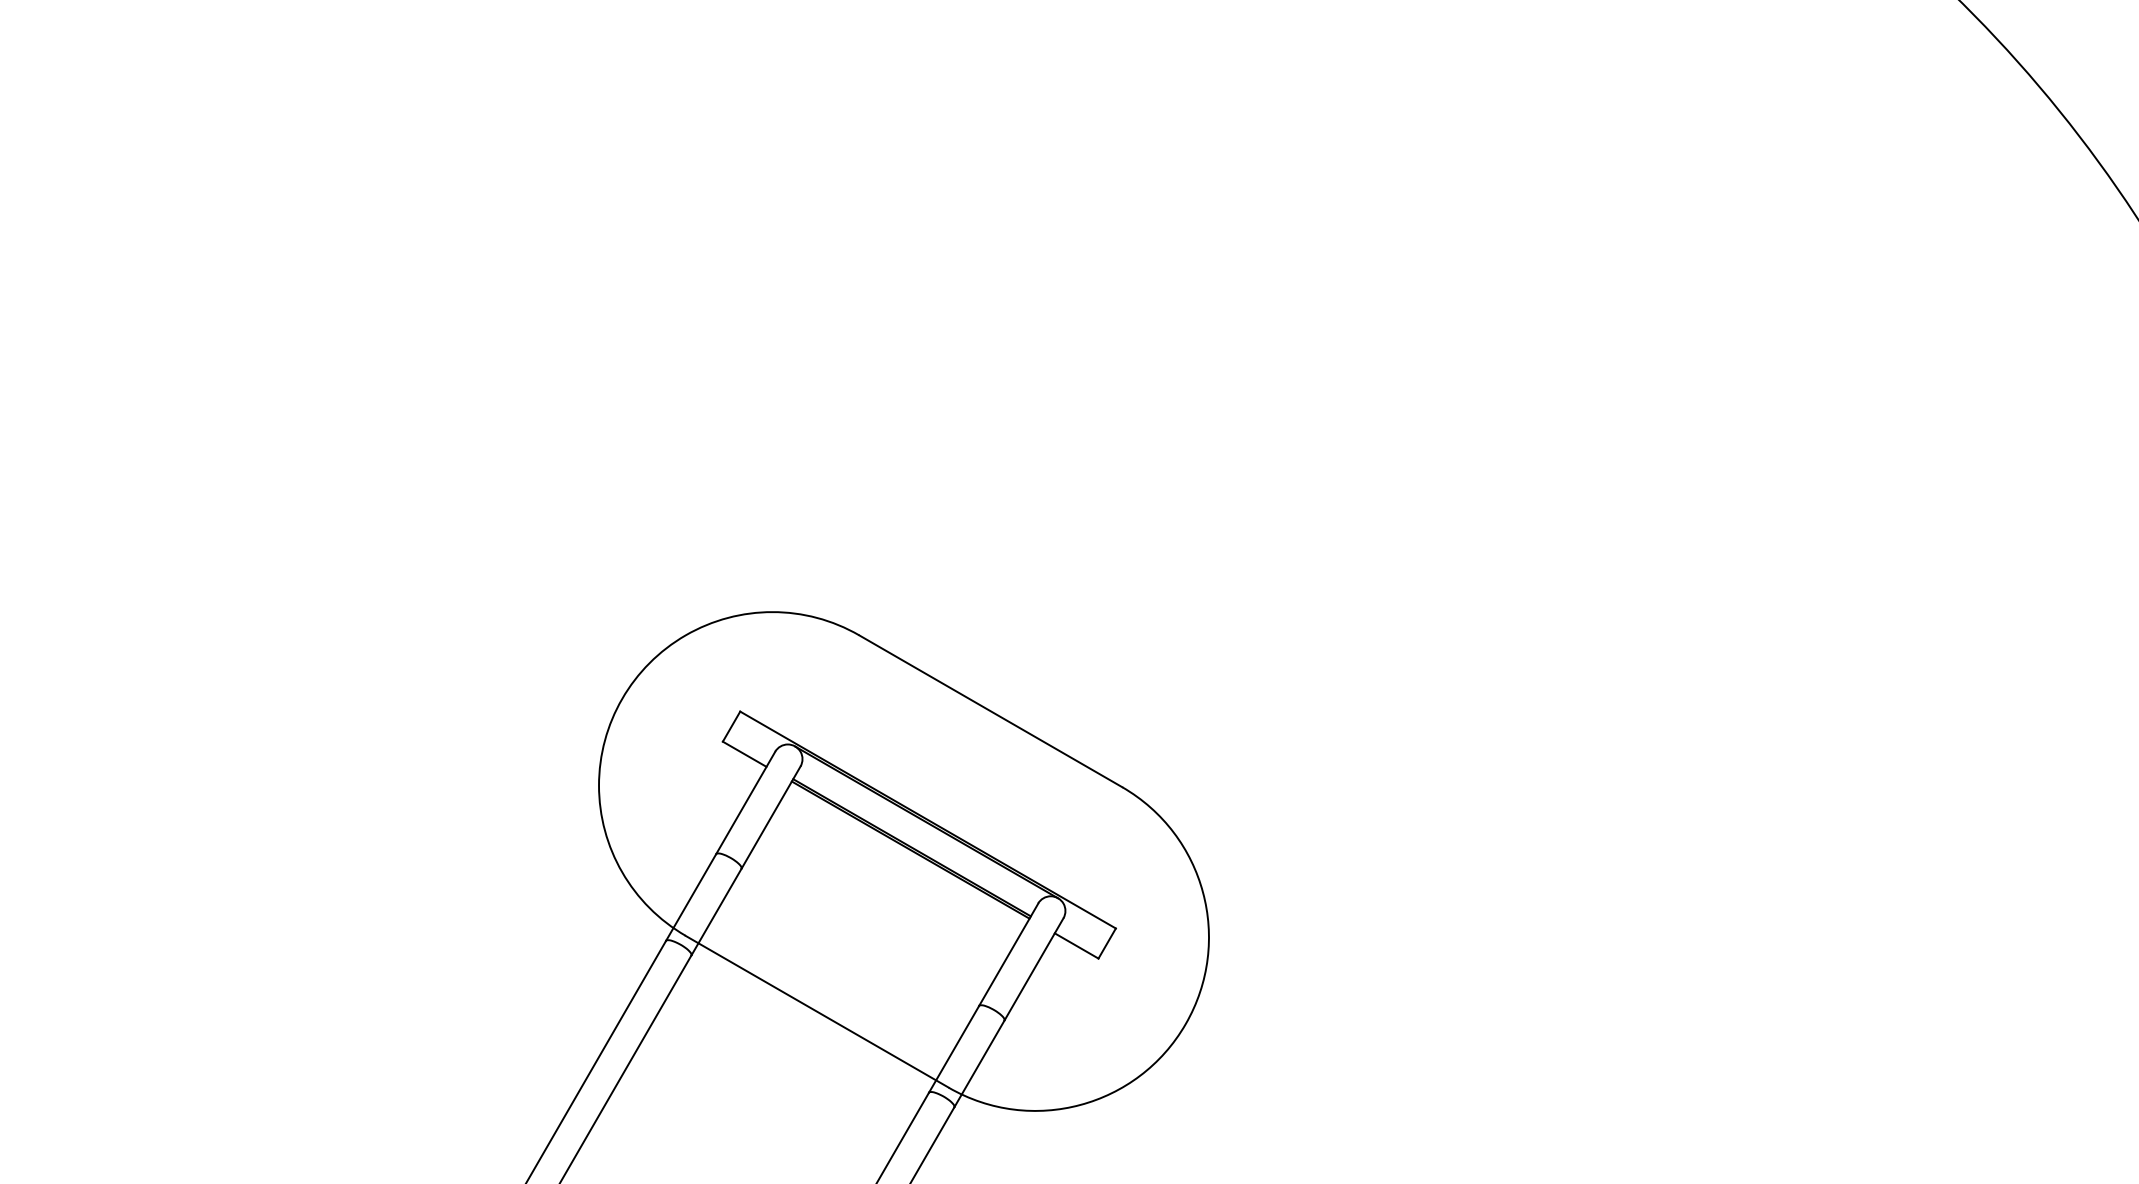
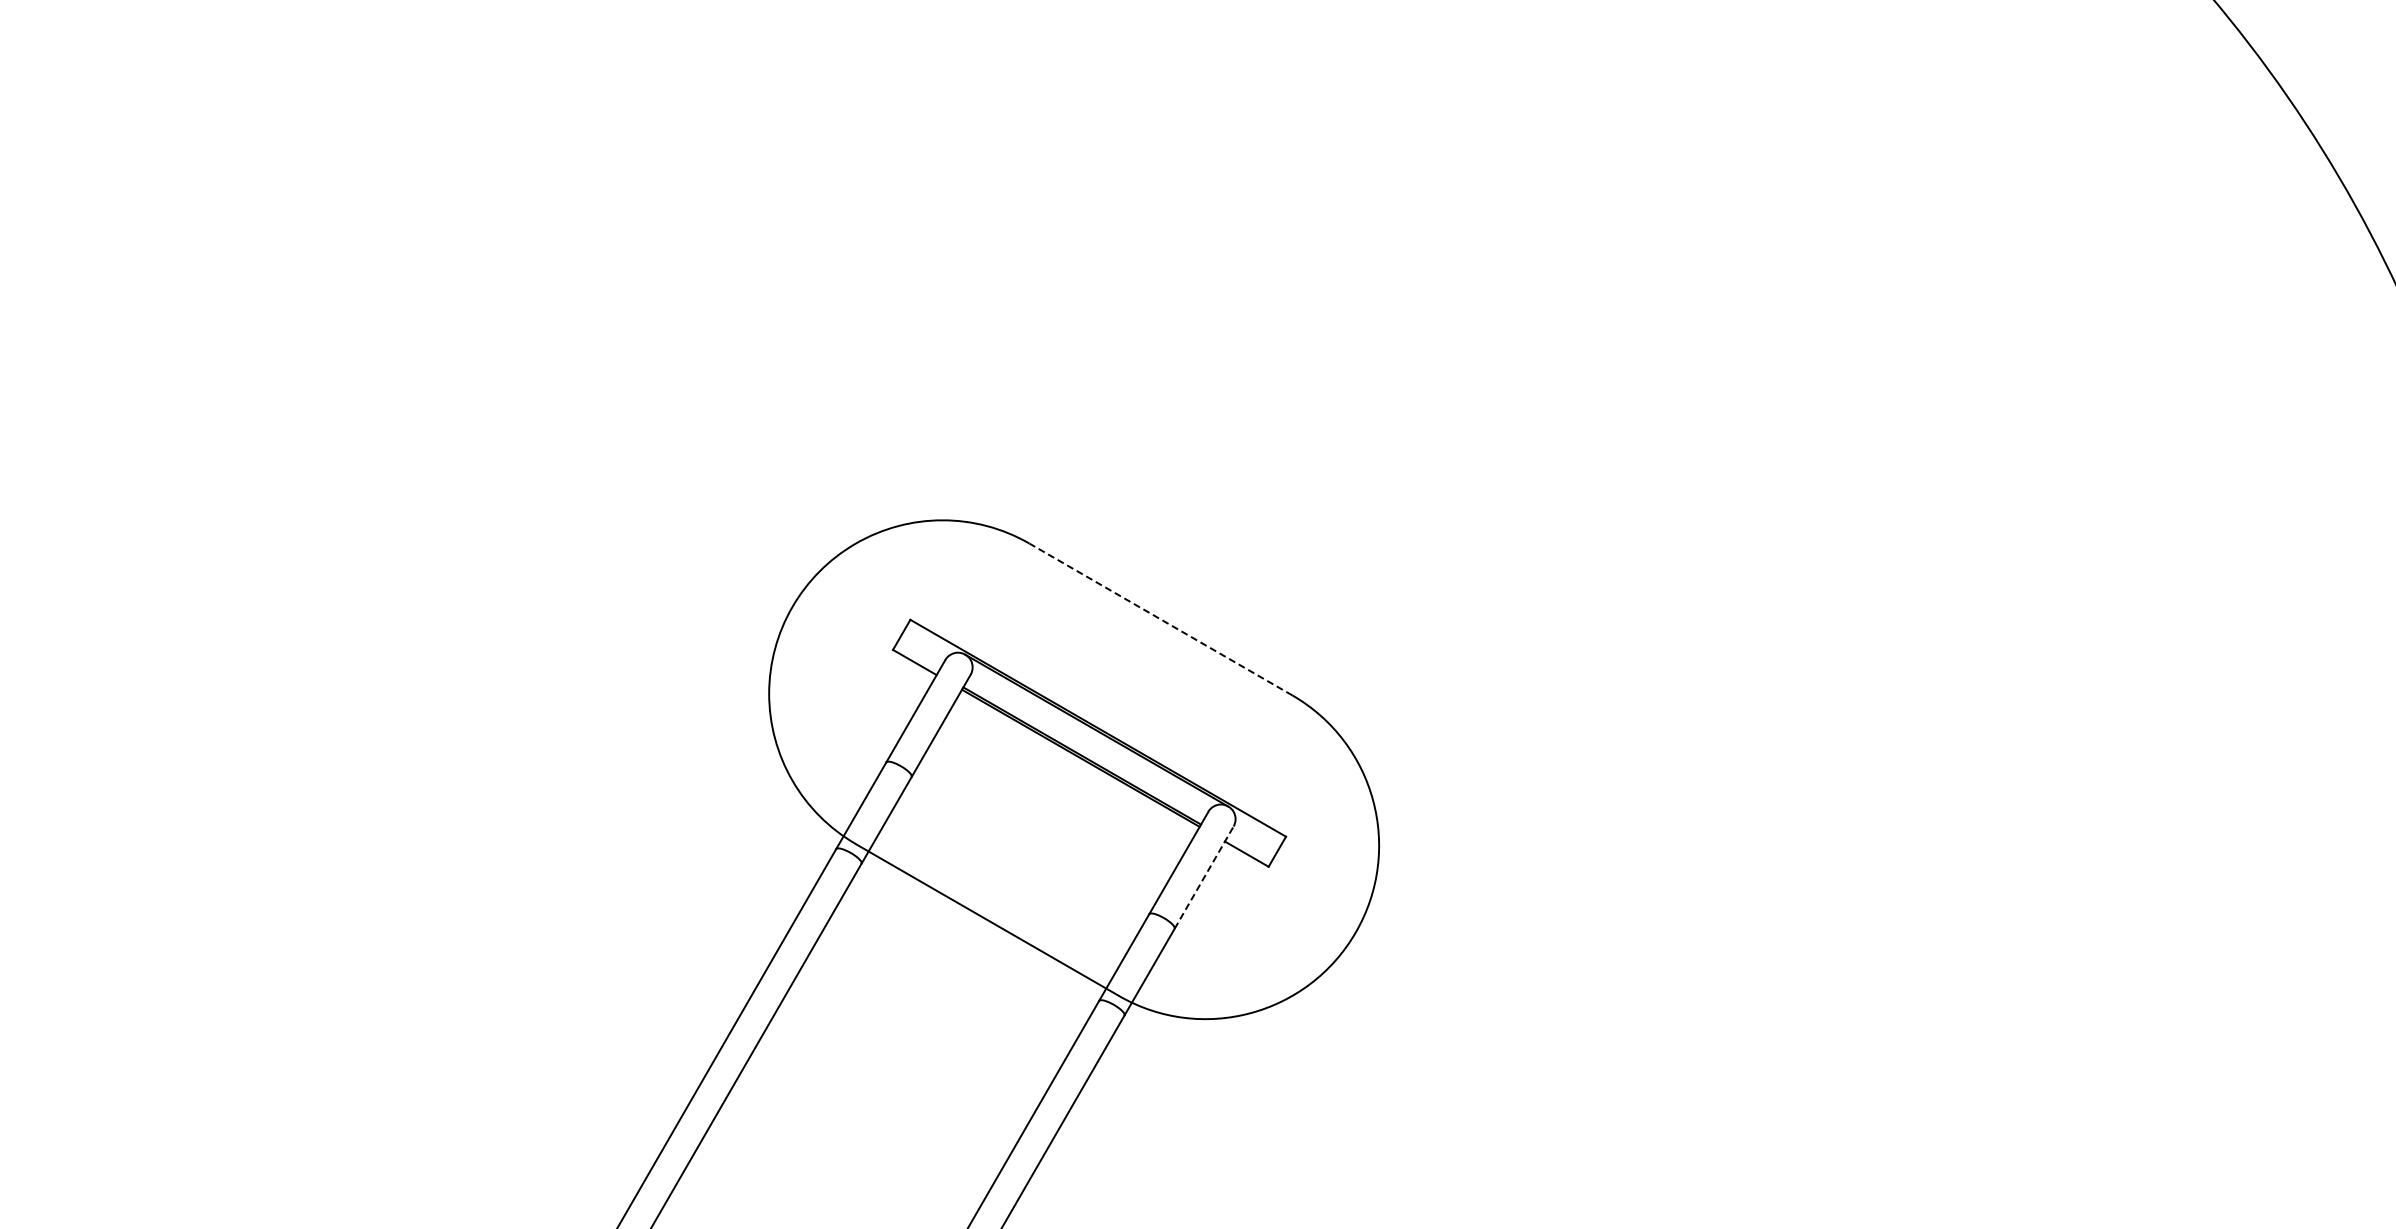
line: (990, 711) -> (1160, 619), solid -> dashed
line: (1034, 969) -> (1204, 877), solid -> dashed

